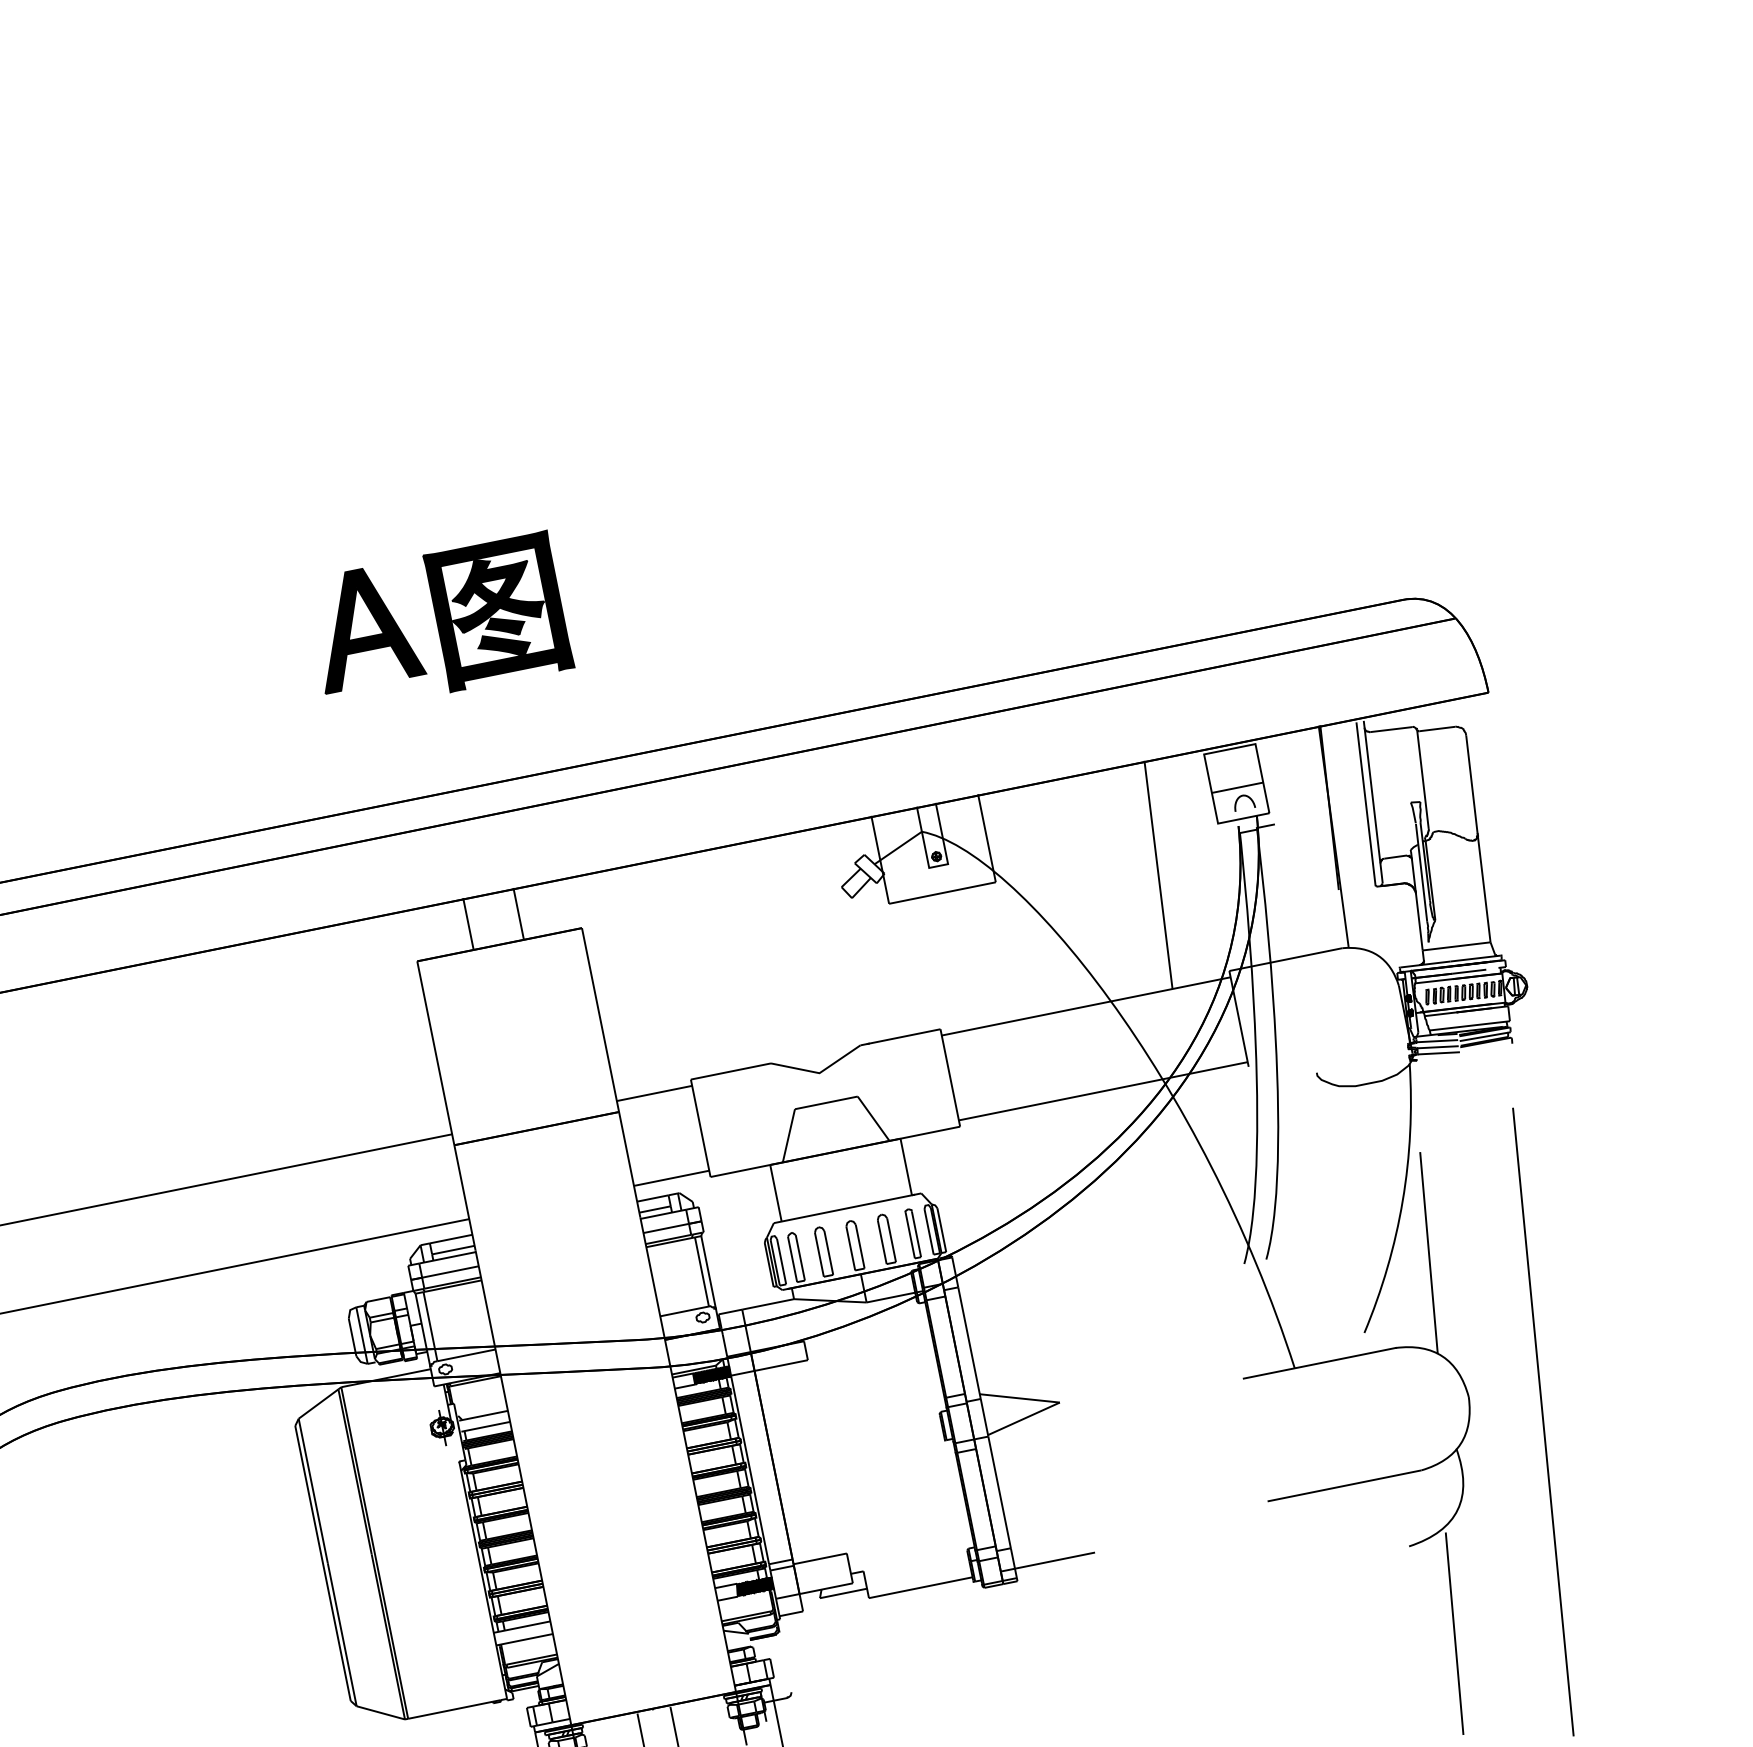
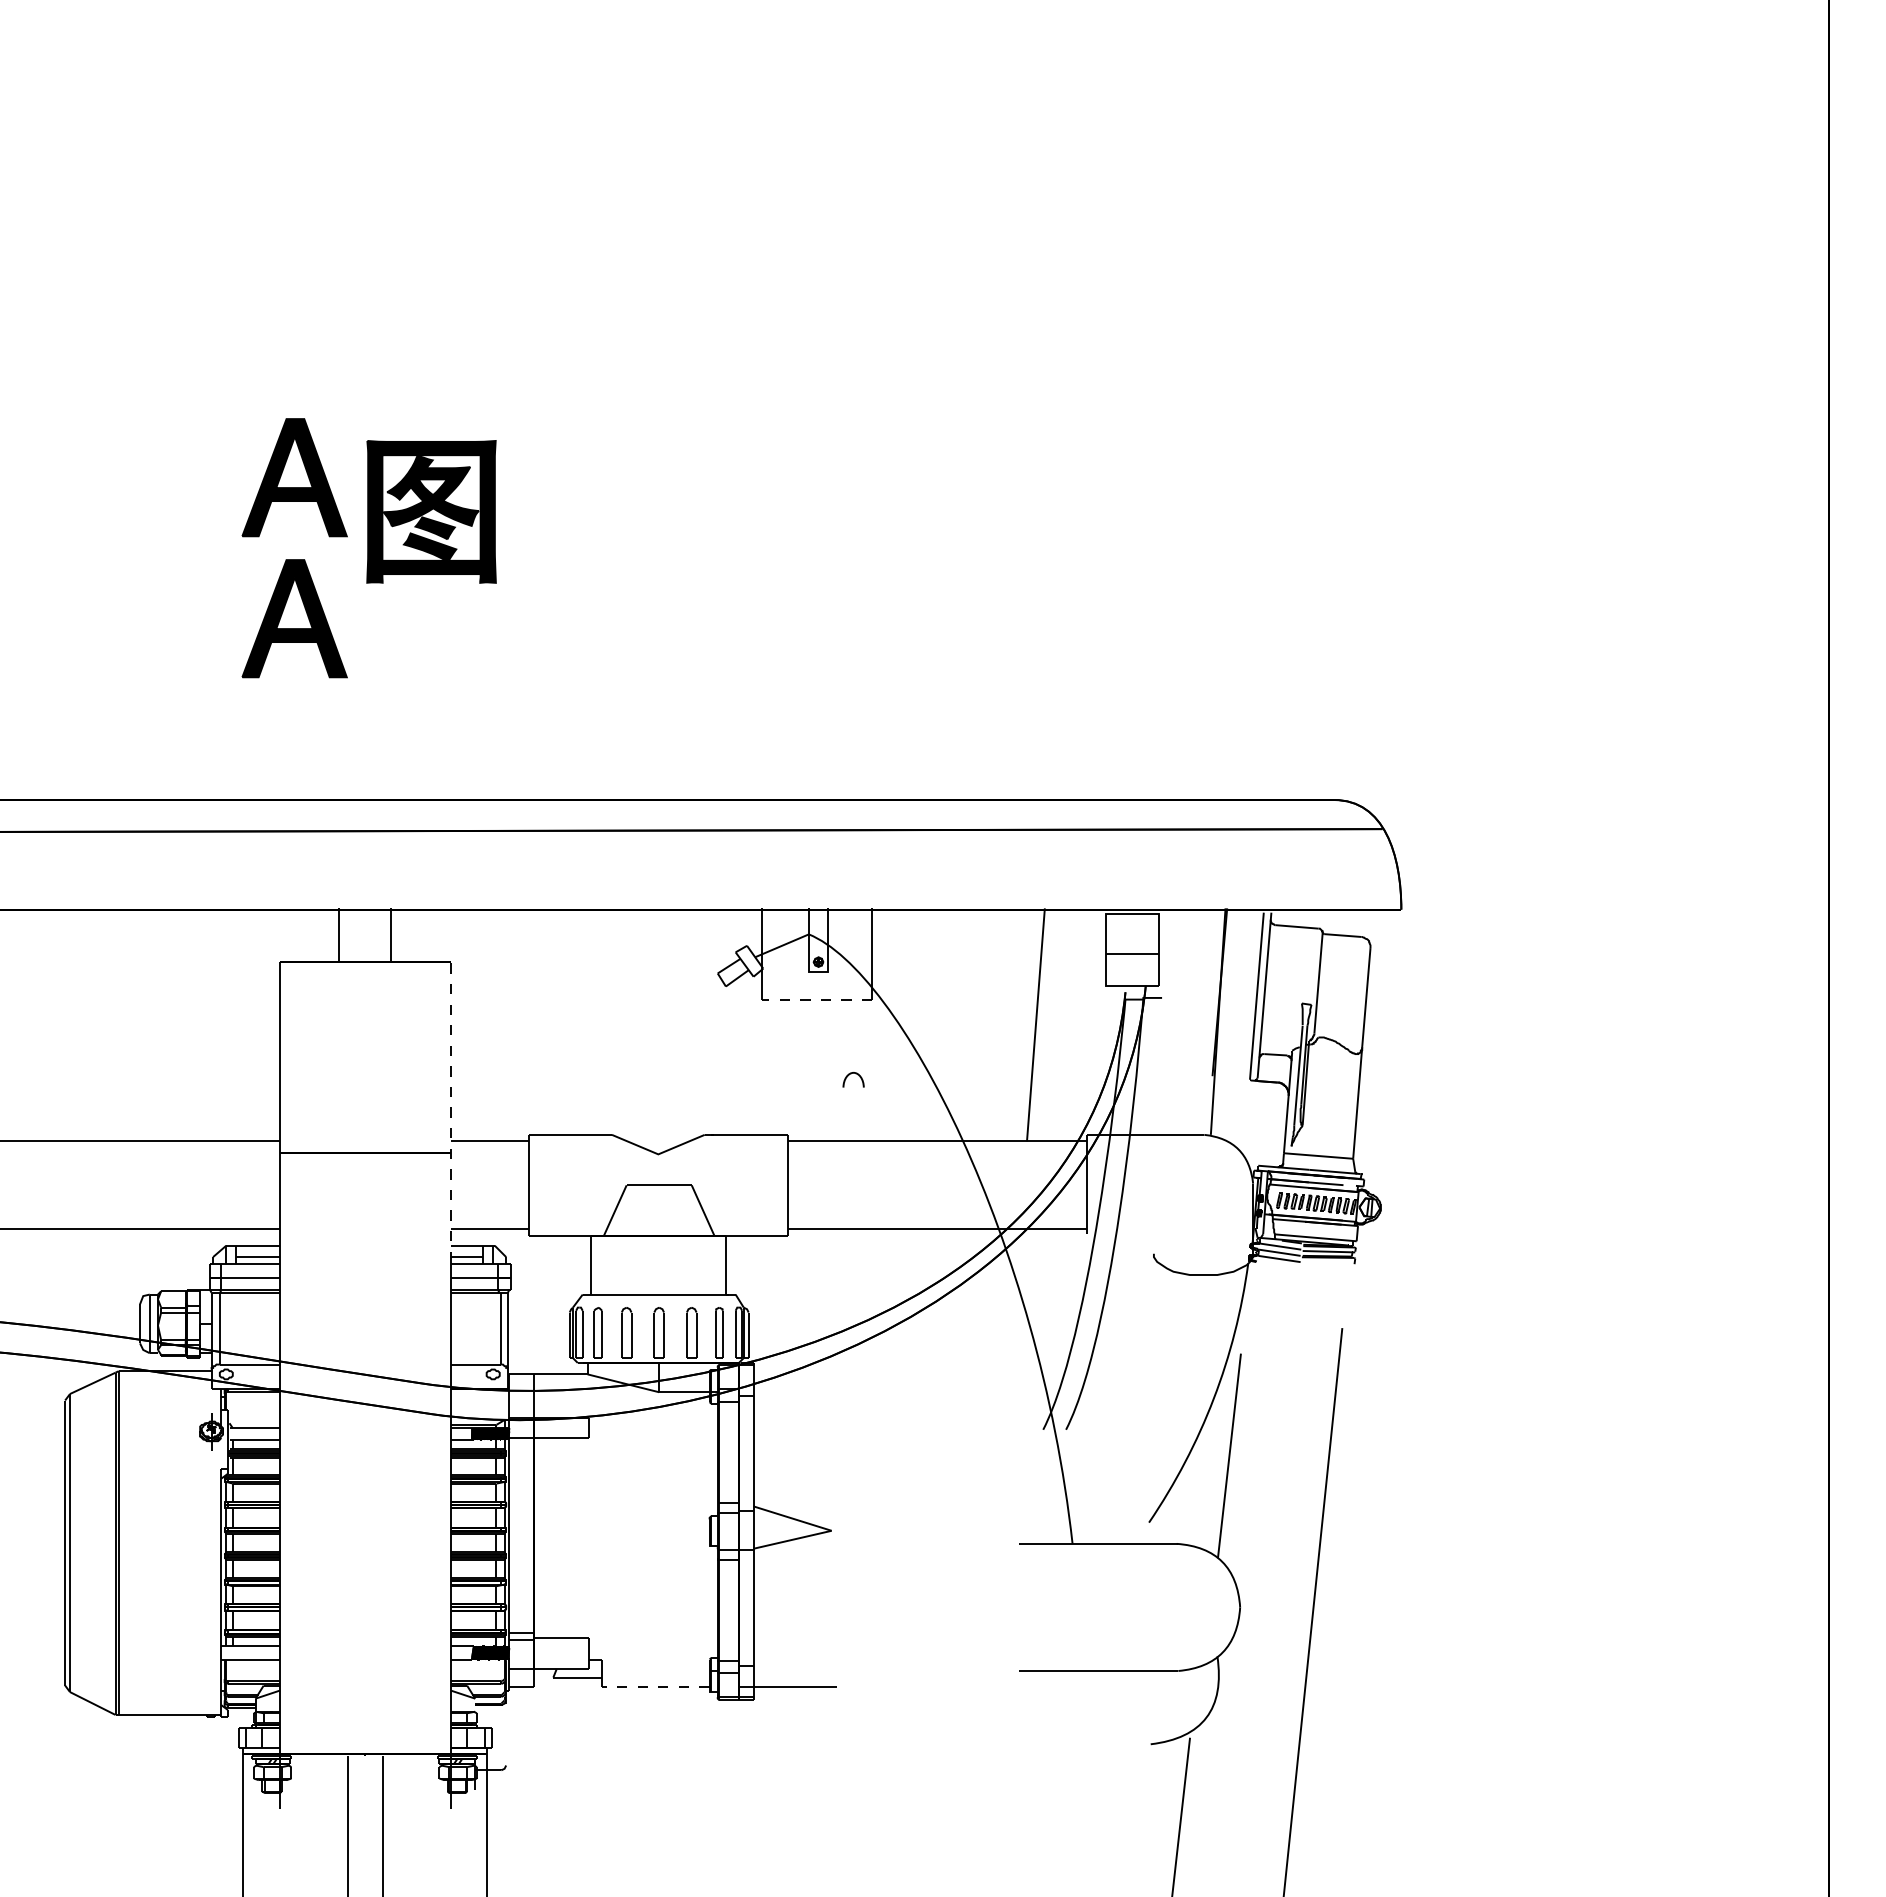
part: (336, 491) -> (294, 477), added
part: (498, 611) -> (431, 511), moved
curve: (1240, 797) -> (851, 1074), moved
line: (941, 893) -> (816, 999), solid -> dashed
line: (610, 1073) -> (450, 1112), solid -> dashed
line: (920, 1587) -> (655, 1687), solid -> dashed

